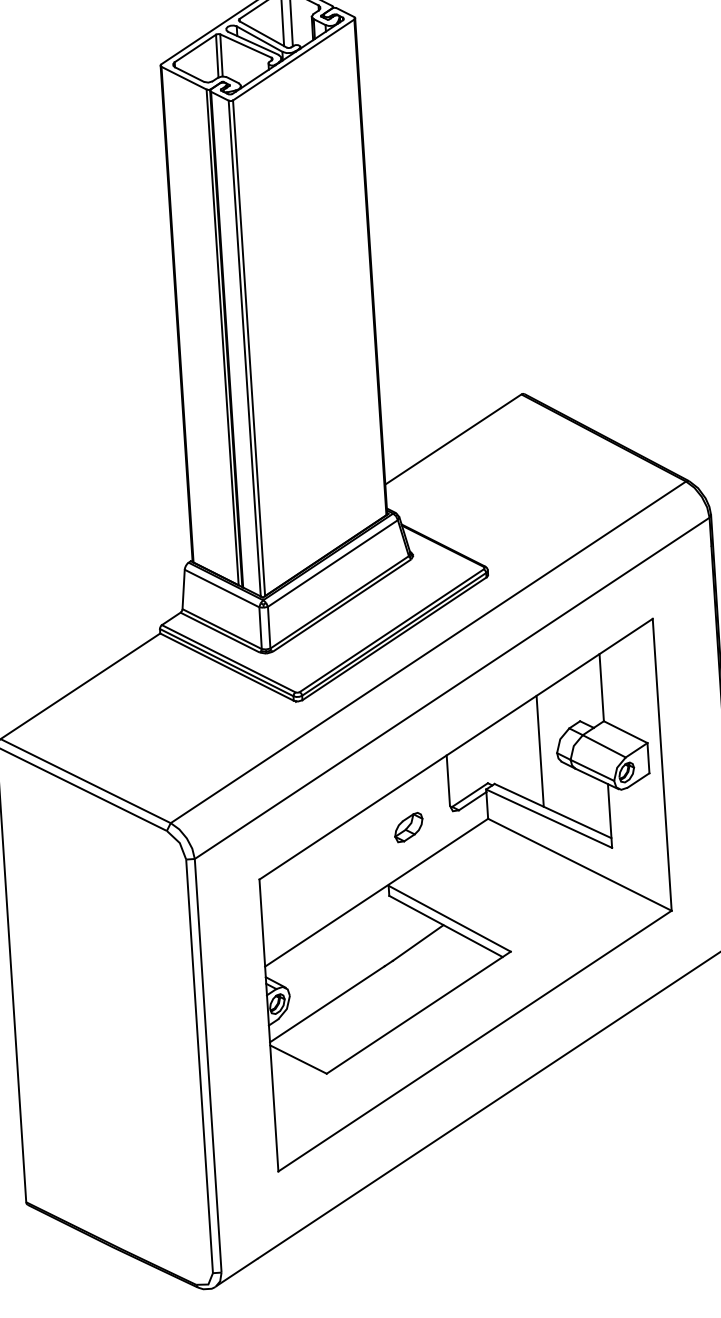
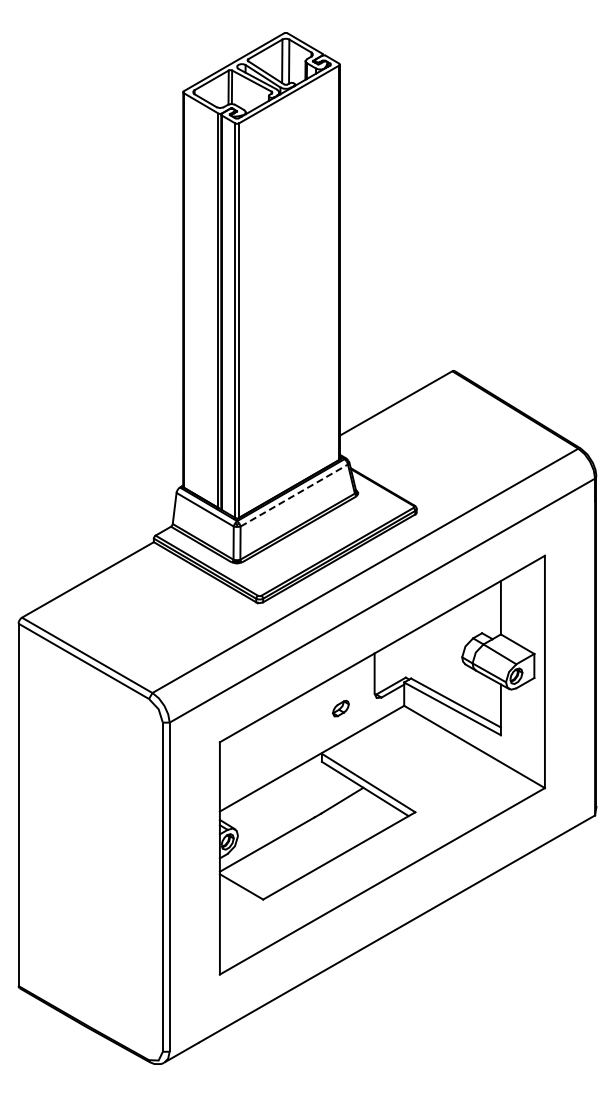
line: (333, 563) -> (294, 495), solid -> dashed
line: (539, 750) -> (448, 654), removed
part: (408, 827) -> (340, 708), size x0.7

